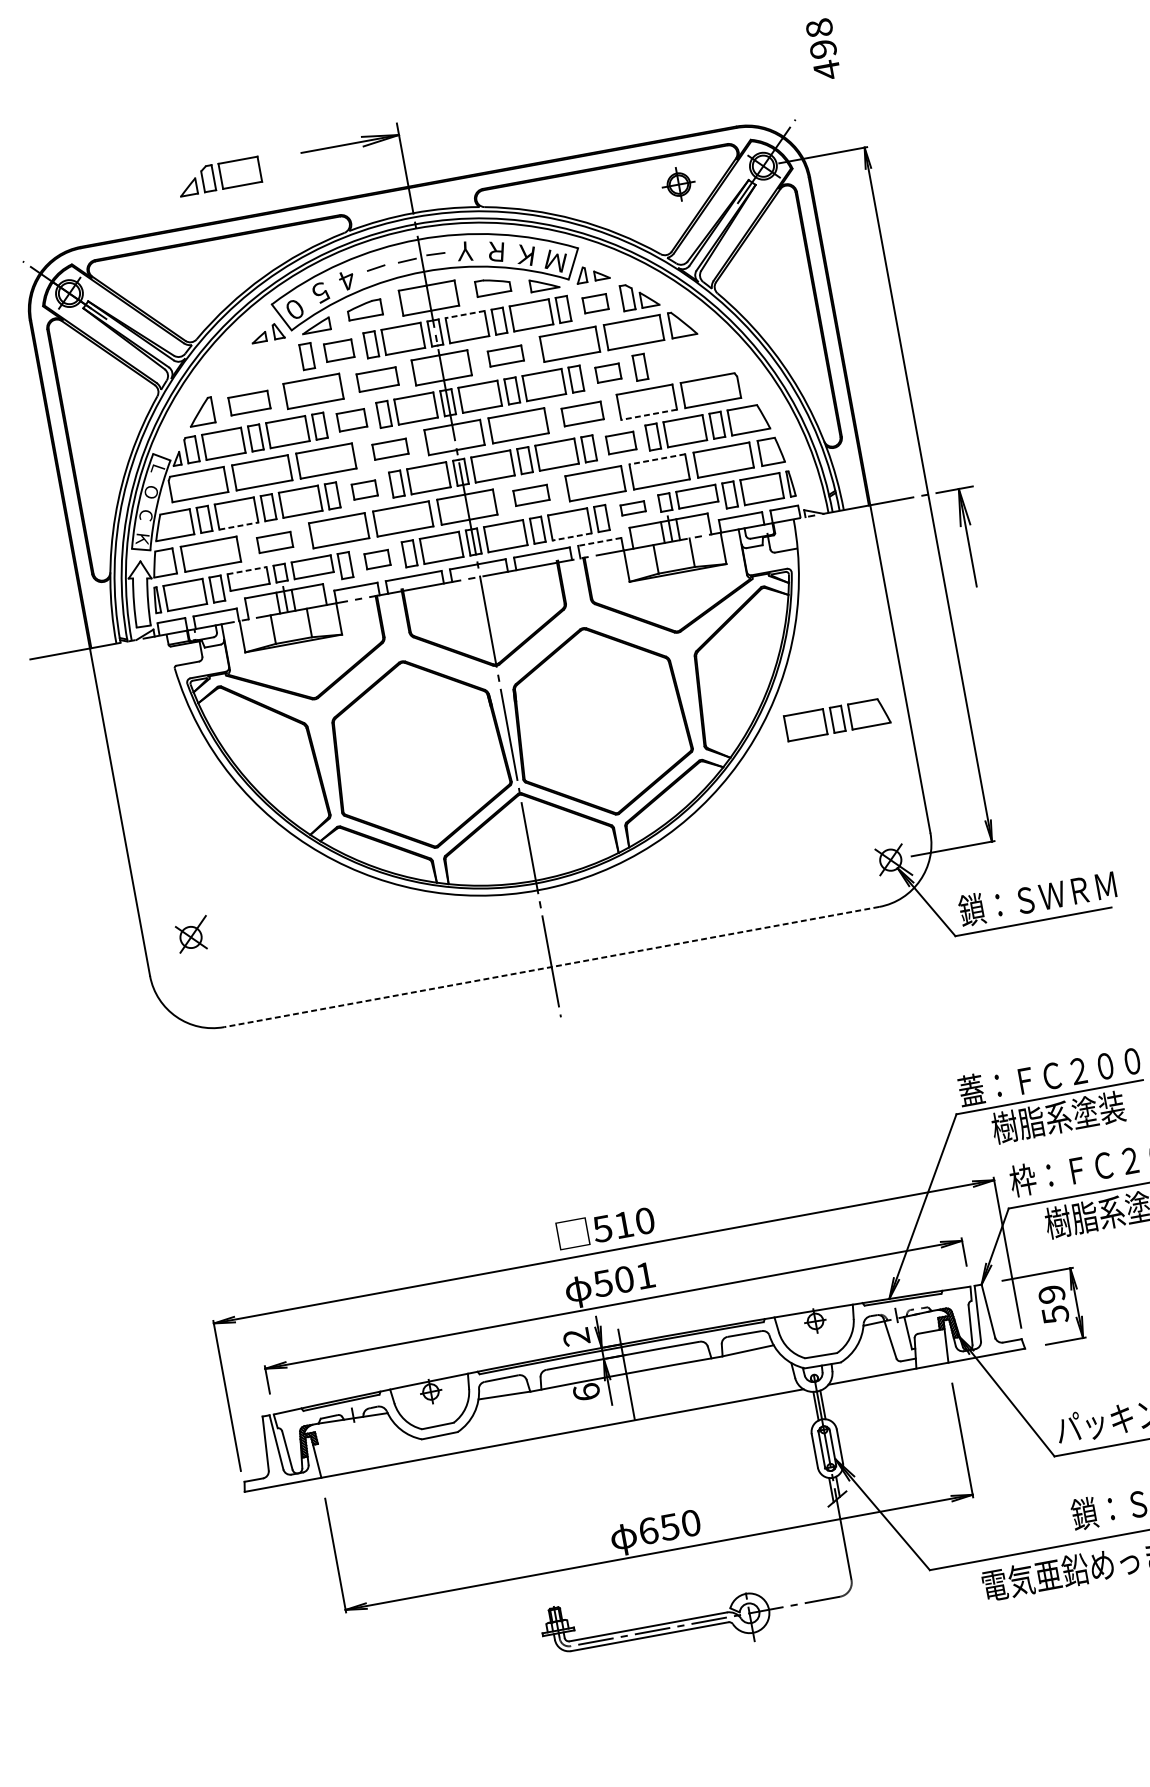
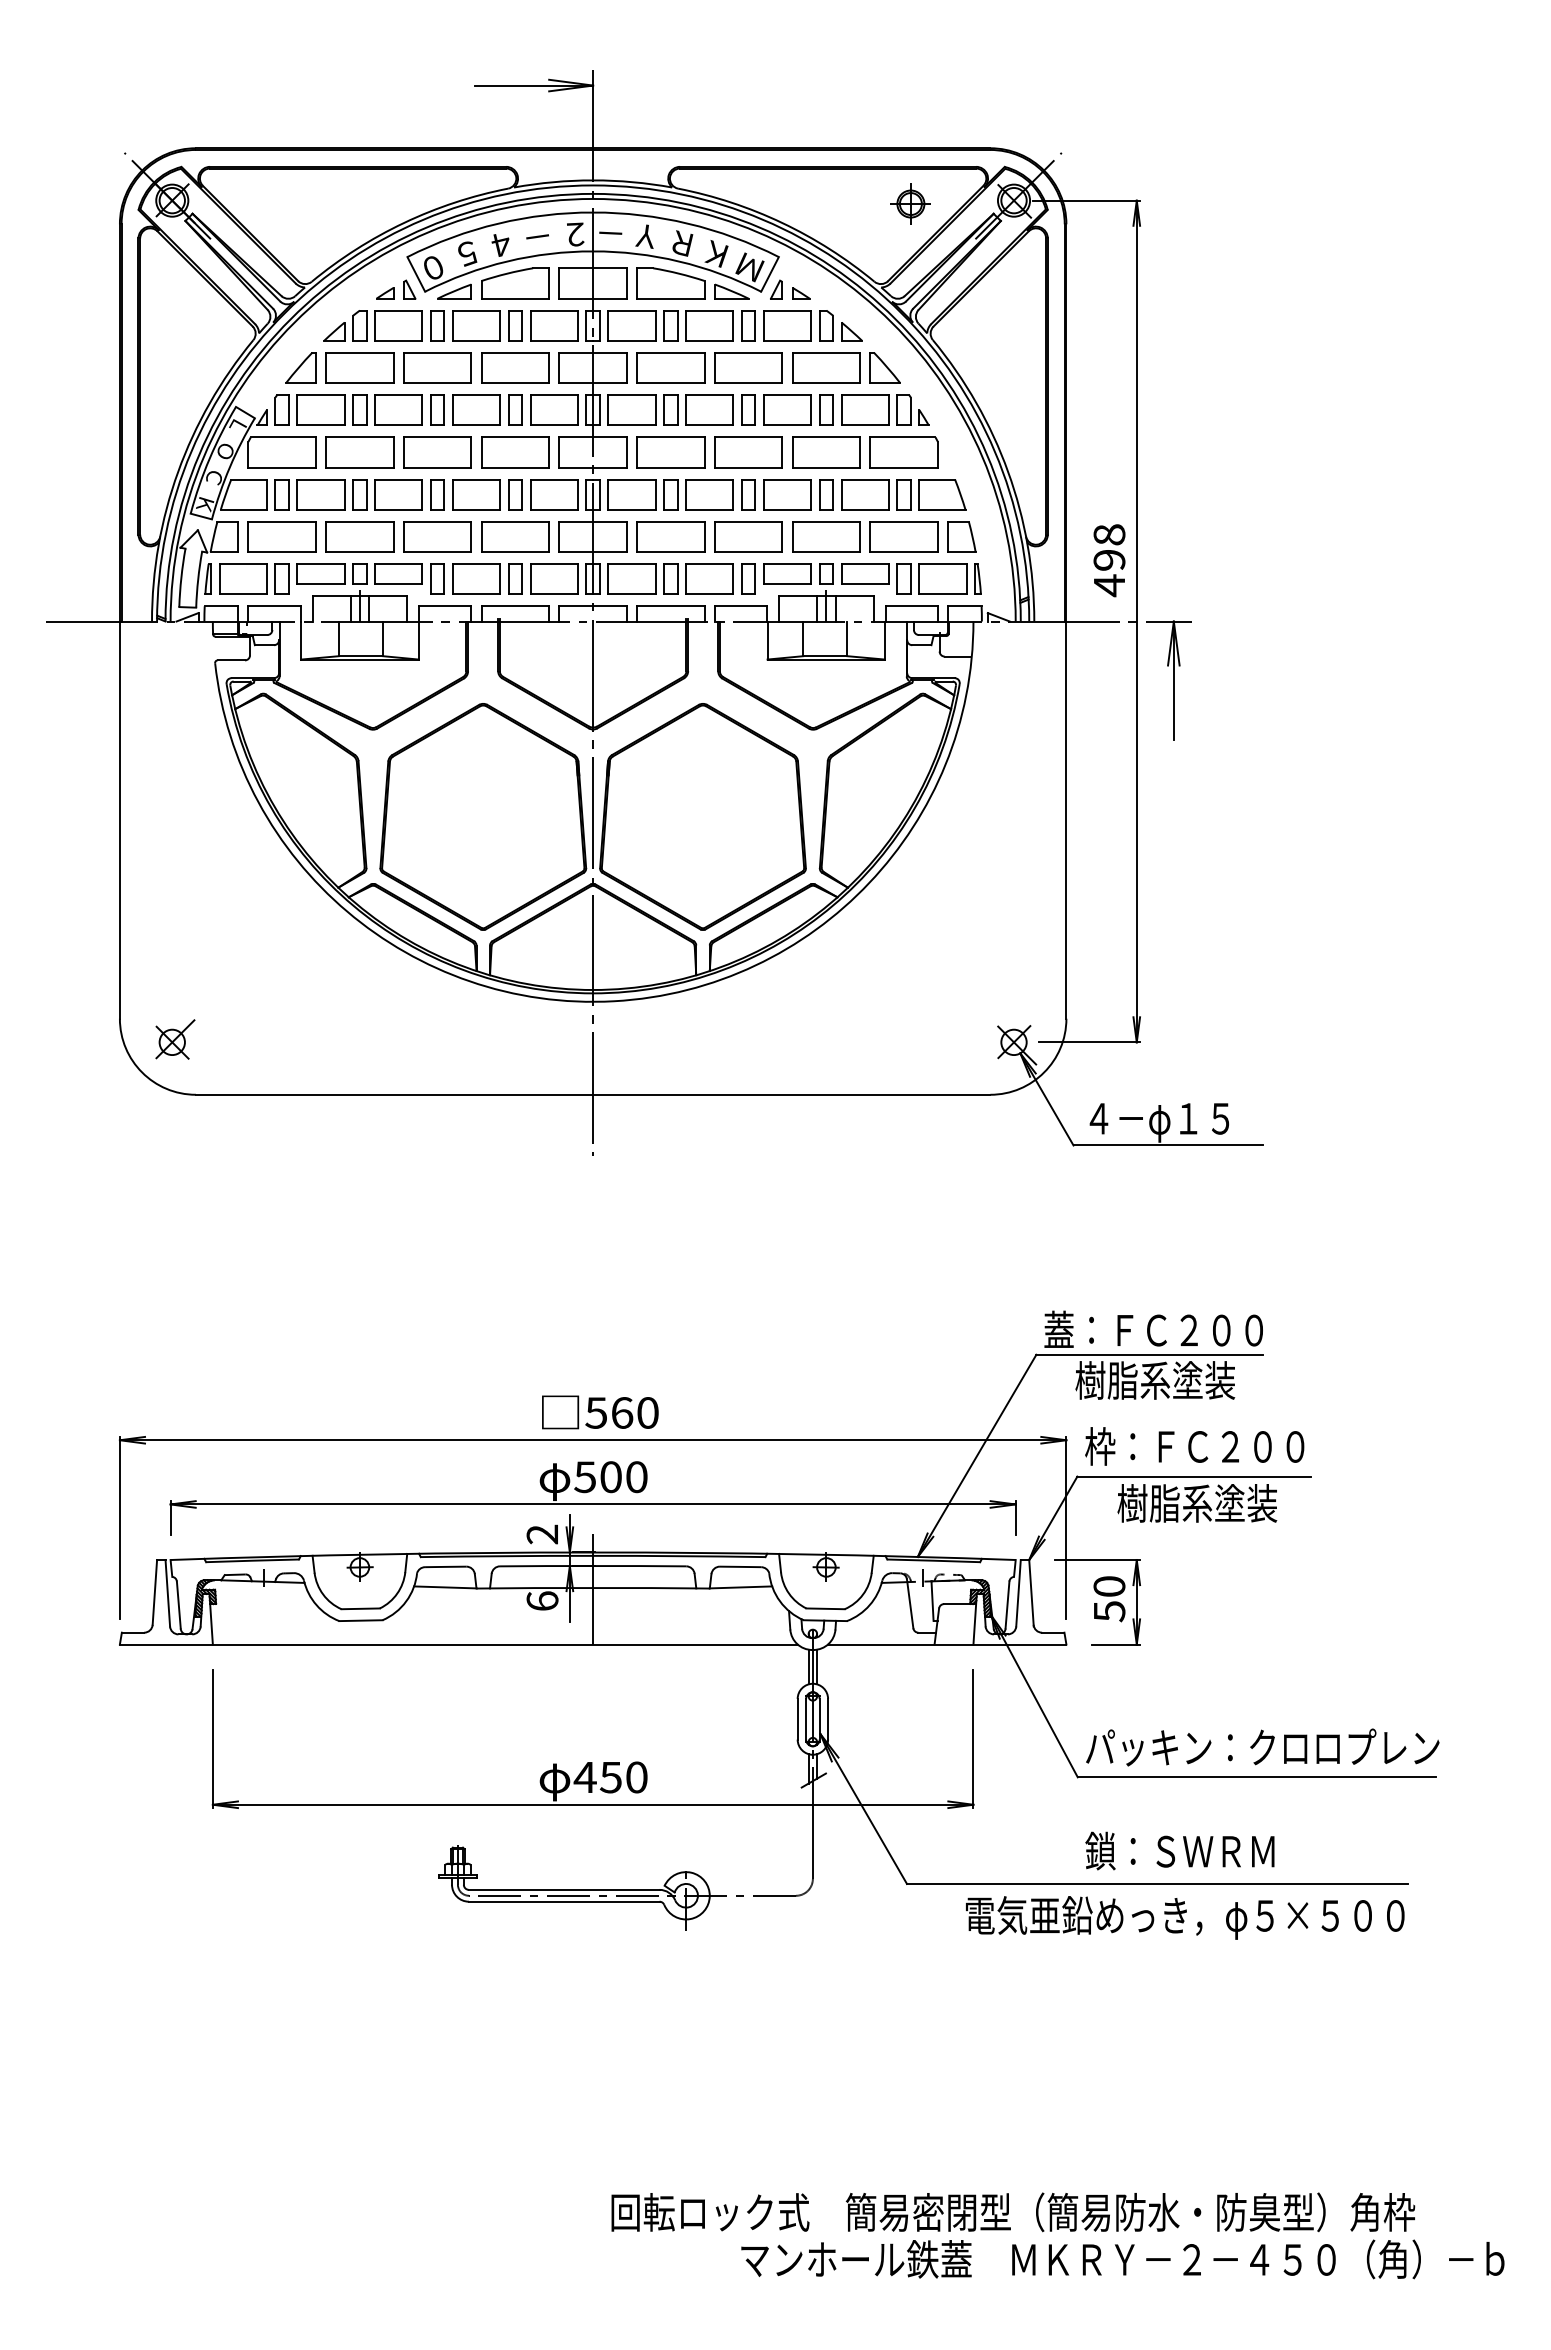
text: (823, 49) -> (1109, 560), moved
part: (218, 176) -> (372, 325), moved
text: (407, 260) -> (575, 234), － -> ２
part: (492, 286) -> (670, 283), size x1.67
part: (595, 303) -> (787, 325), size x1.67
part: (364, 309) -> (515, 283), size x1.67
line: (465, 314) -> (632, 310), dashed -> solid
part: (339, 350) -> (476, 325), size x1.43
part: (505, 355) -> (670, 367), size x1.67
part: (689, 357) -> (885, 409), added
part: (608, 372) -> (787, 409), size x1.67
part: (377, 379) -> (515, 367), size x1.43
part: (249, 402) -> (359, 367), size x1.43
part: (582, 414) -> (748, 452), size x1.43
line: (649, 414) -> (826, 467), dashed -> solid
part: (351, 419) -> (476, 409), size x1.43
part: (621, 442) -> (787, 494), size x1.43
part: (390, 449) -> (515, 452), size x1.67
line: (657, 459) -> (826, 521), dashed -> solid
part: (364, 489) -> (476, 494), size x1.67
part: (531, 495) -> (670, 536), size x1.67
part: (633, 507) -> (787, 573), size x1.67
line: (239, 525) -> (321, 509), dashed -> solid
line: (571, 536) -> (709, 594), dashed -> solid
part: (274, 542) -> (359, 536), size x1.67
line: (599, 542) -> (740, 606), dashed -> solid
part: (377, 559) -> (476, 578), size x1.67
line: (247, 570) -> (321, 564), dashed -> solid
part: (837, 719) -> (981, 865), removed
text: (1037, 899) -> (1177, 1120), 鎖：ＳＷＲＭ -> ４－φ１５
part: (193, 934) -> (175, 1039), moved
line: (551, 966) -> (592, 1094), dashed -> solid
text: (624, 1224) -> (622, 1412), 510 -> 560
text: (645, 1276) -> (636, 1477), 501 -> 500
text: (1051, 1294) -> (1109, 1586), 59 -> 50
text: (647, 1531) -> (584, 1777), 650 -> 450

